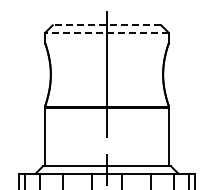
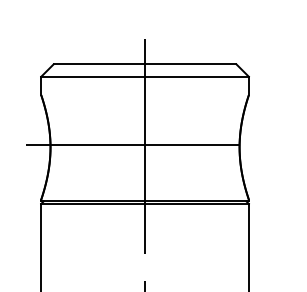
line: (106, 25) -> (144, 64), dashed -> solid
line: (107, 32) -> (145, 76), dashed -> solid
line: (106, 73) -> (144, 145), added

